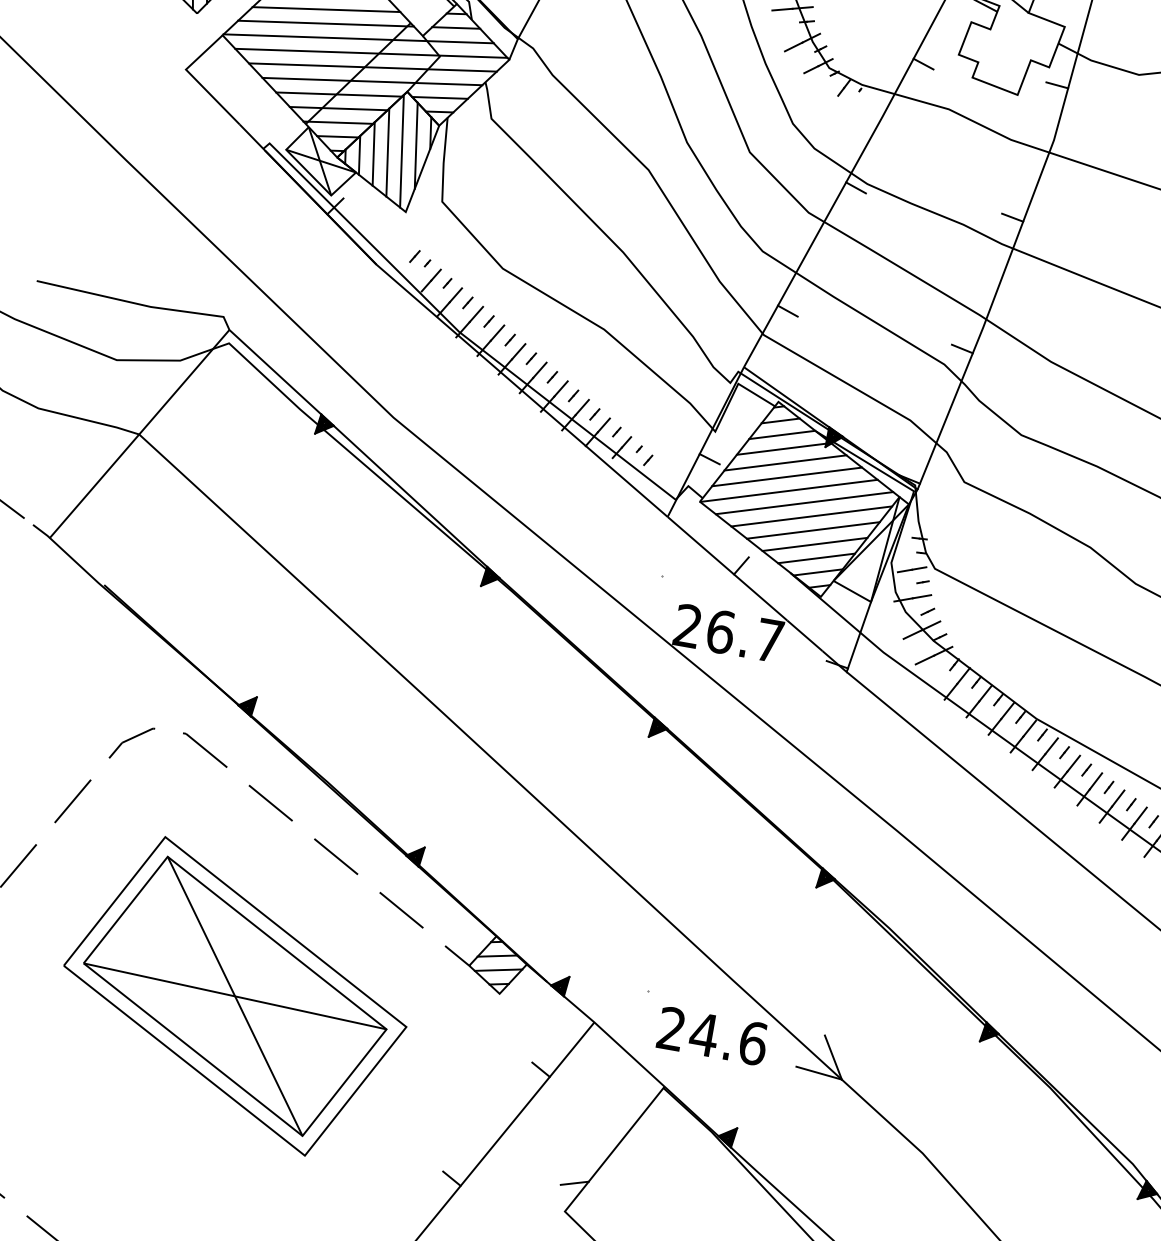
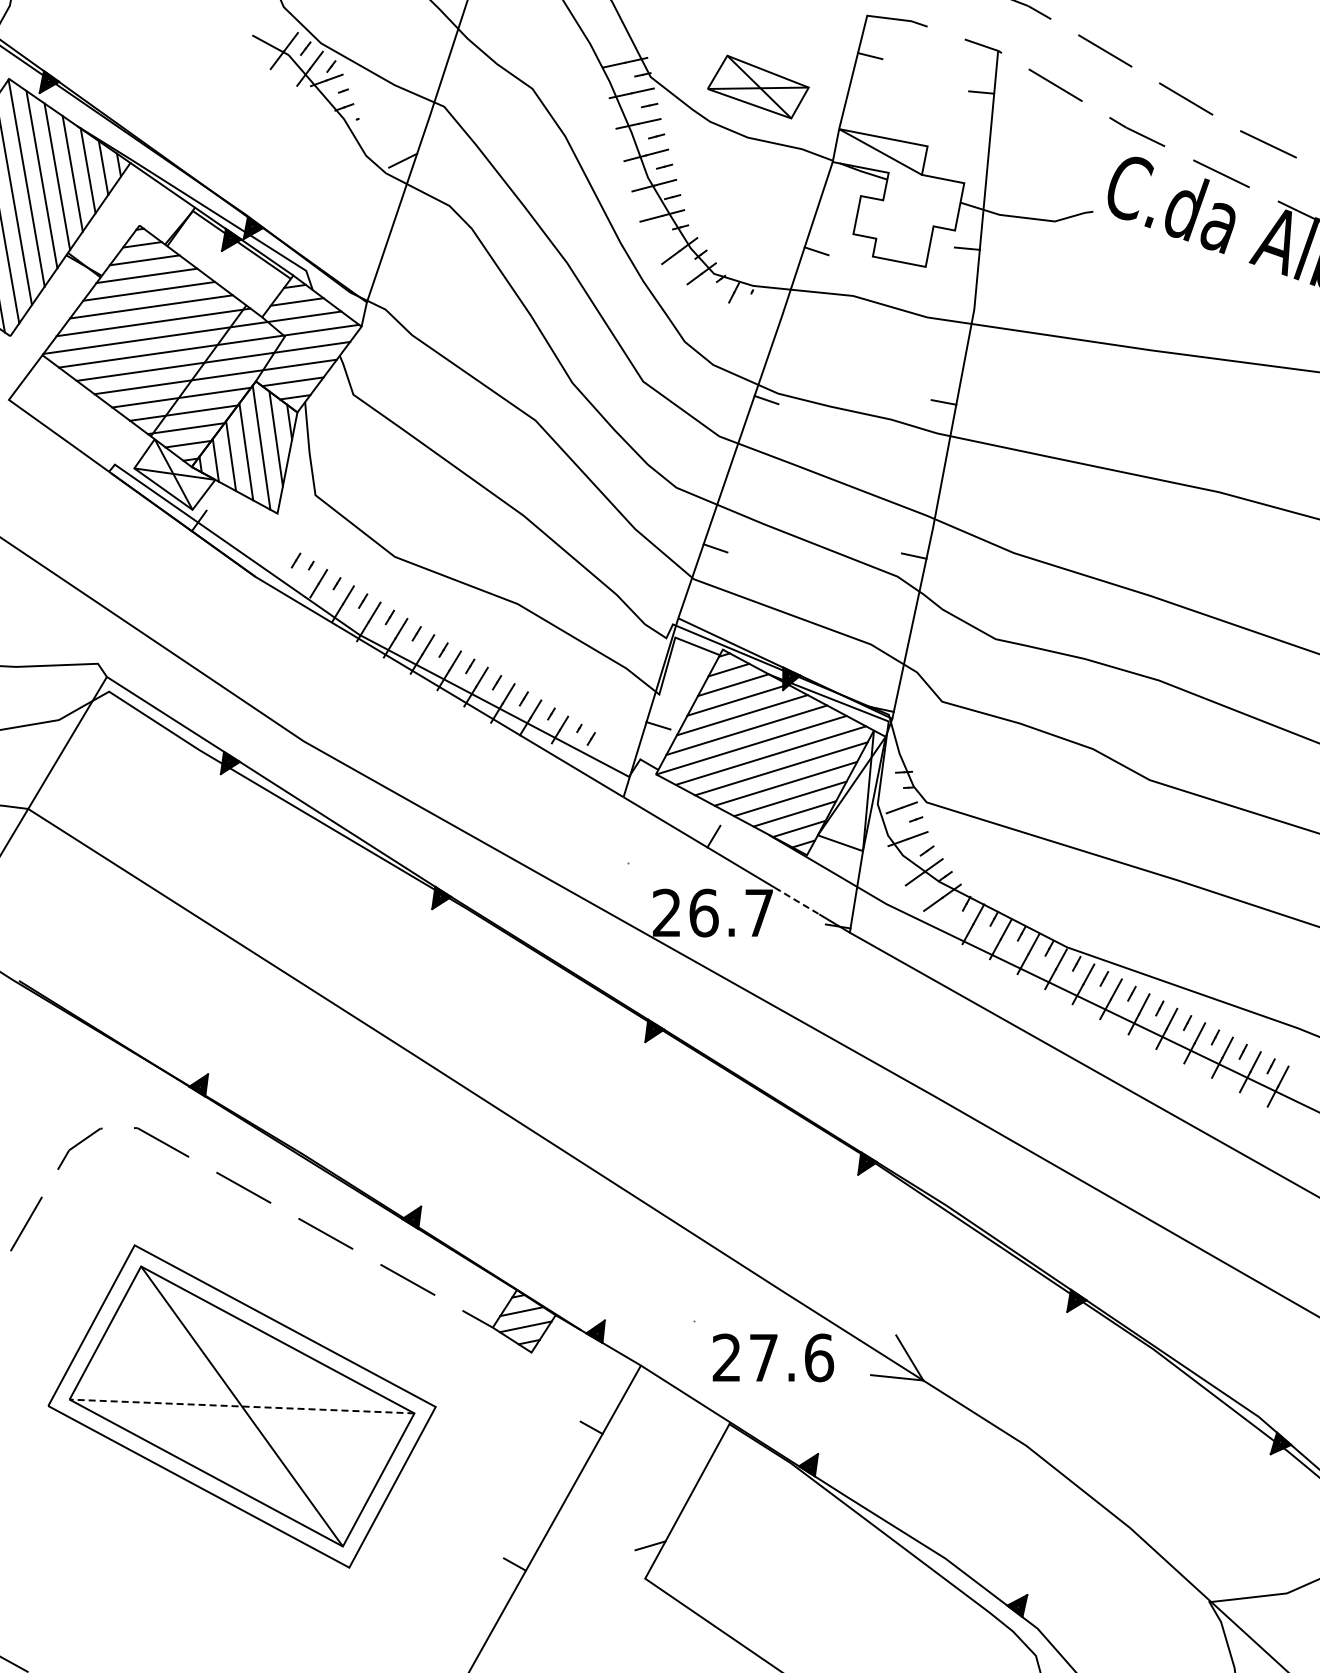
line: (805, 636) -> (797, 901), solid -> dashed
line: (235, 996) -> (242, 1406), solid -> dashed
text: (704, 1034) -> (763, 1357), 24.6 -> 27.6

